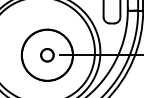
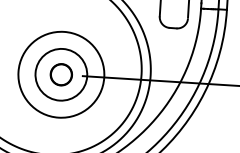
circle: (47, 54) -> (61, 73), size x0.6

